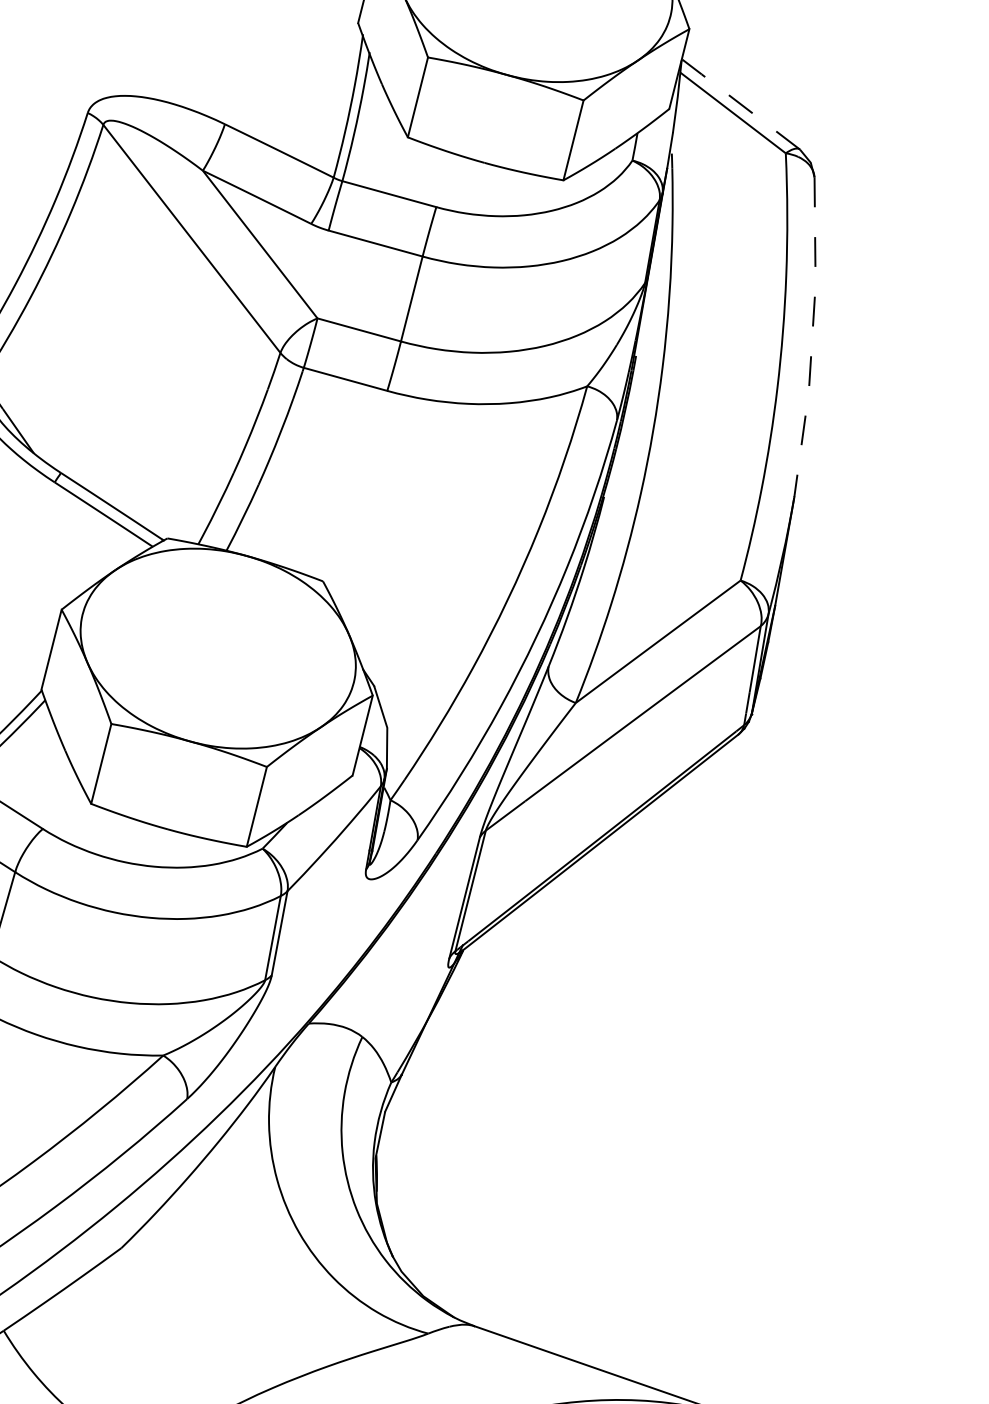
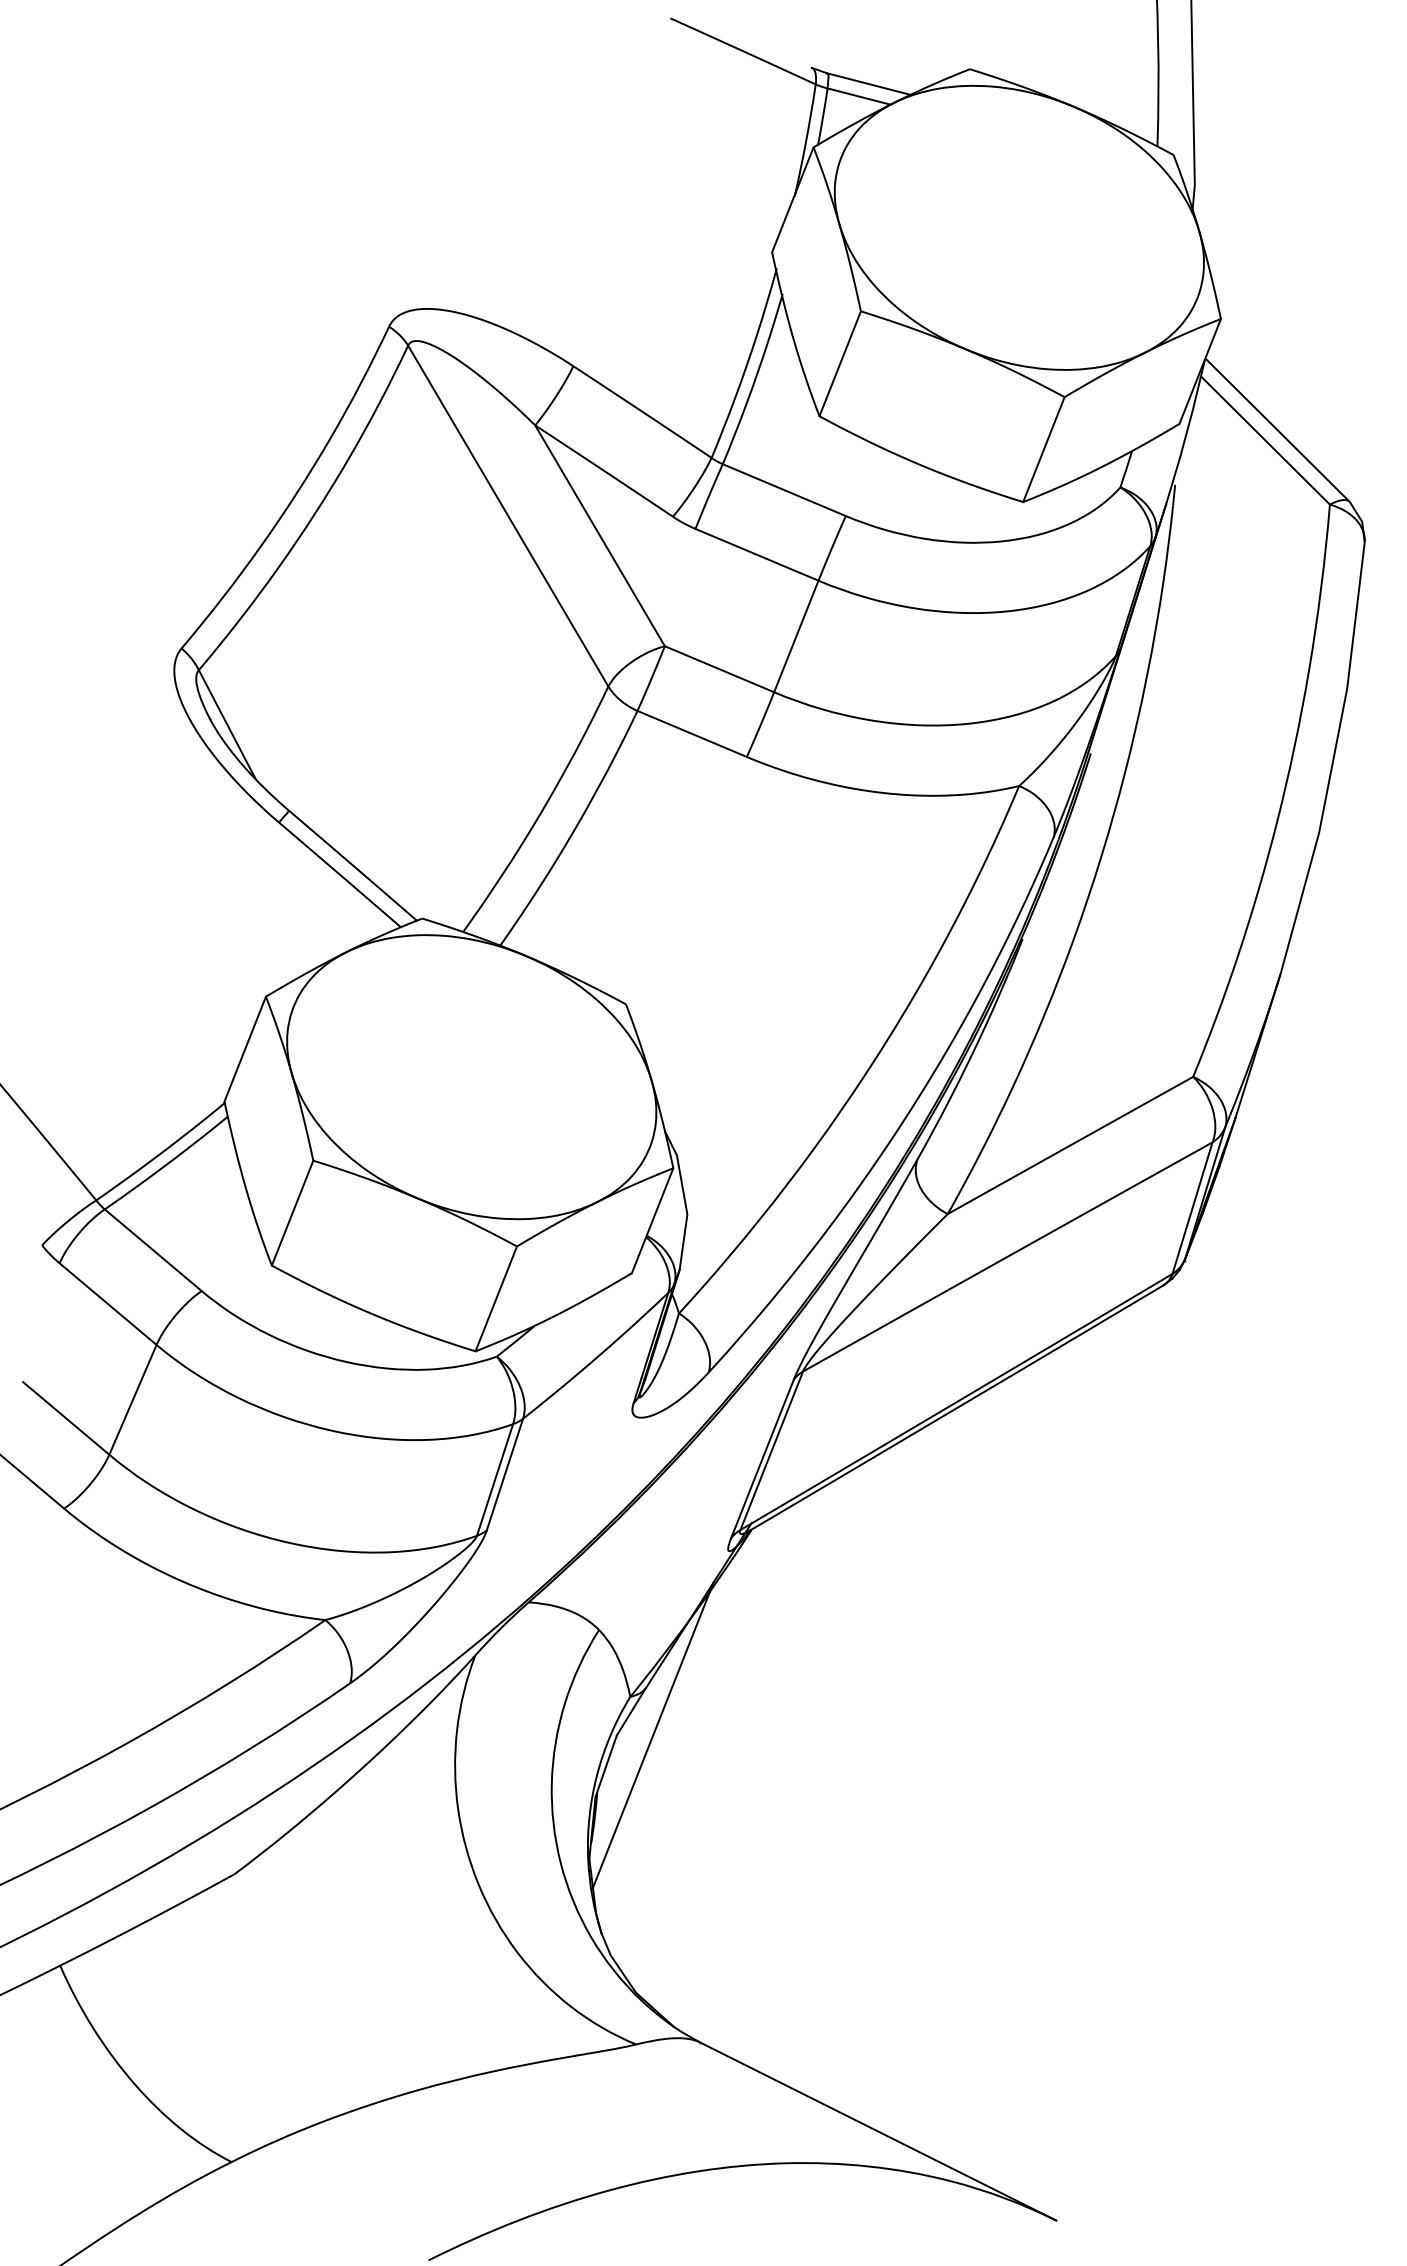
line: (740, 104) -> (1277, 430), dashed -> solid
line: (812, 338) -> (1333, 760), dashed -> solid
line: (410, 1107) -> (652, 1734), added

